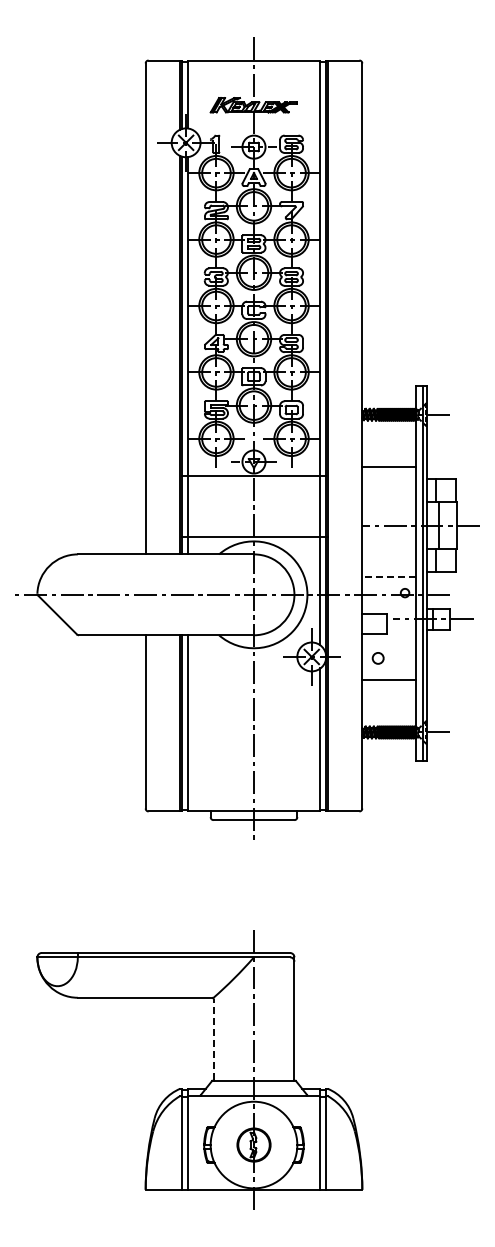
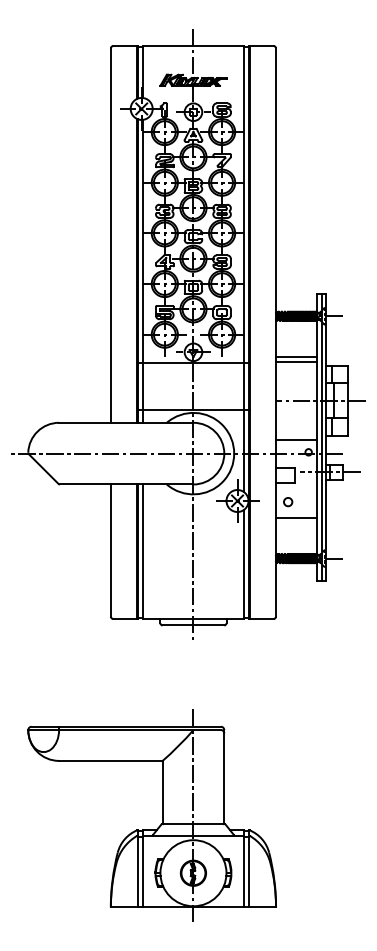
line: (389, 474) -> (296, 361), added
line: (388, 576) -> (296, 439), dashed -> solid
line: (213, 1038) -> (162, 791), dashed -> solid

